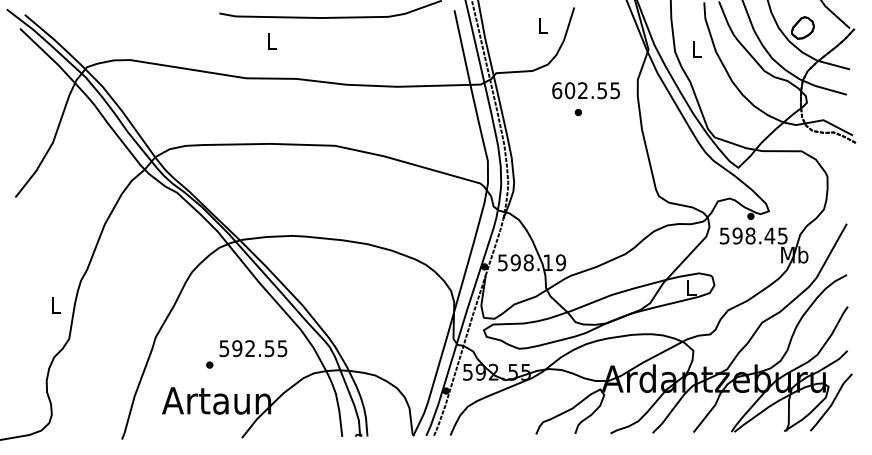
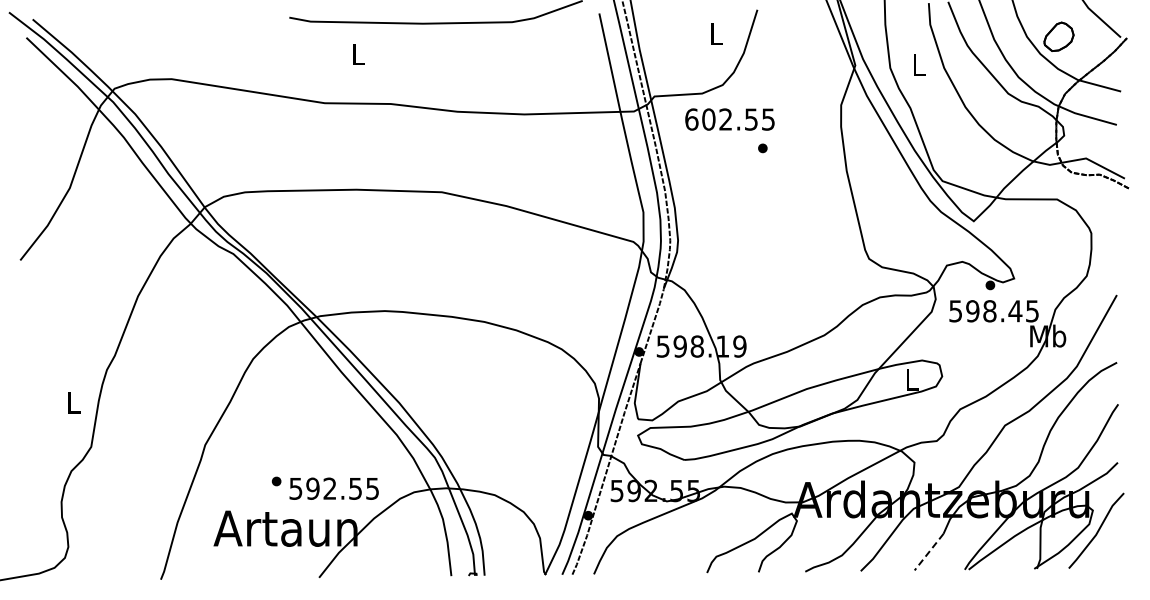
text: (585, 90) -> (729, 119), moved
text: (252, 348) -> (333, 488), moved
line: (704, 418) -> (928, 552), solid -> dashed

